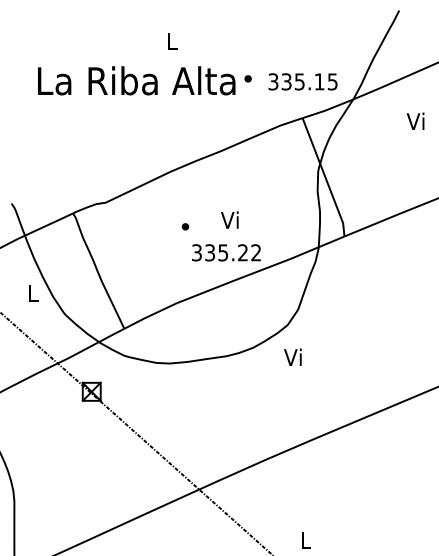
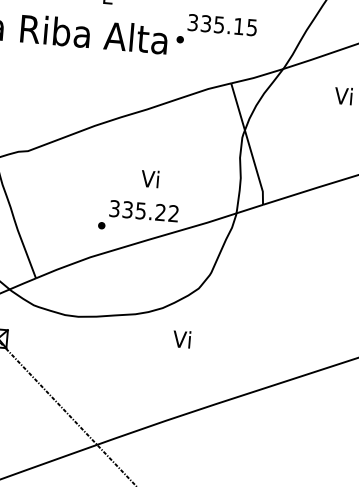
text: (302, 81) -> (222, 24), moved
part: (185, 226) -> (101, 225), moved
text: (292, 356) -> (181, 338), moved

